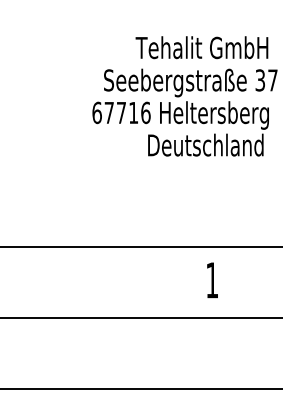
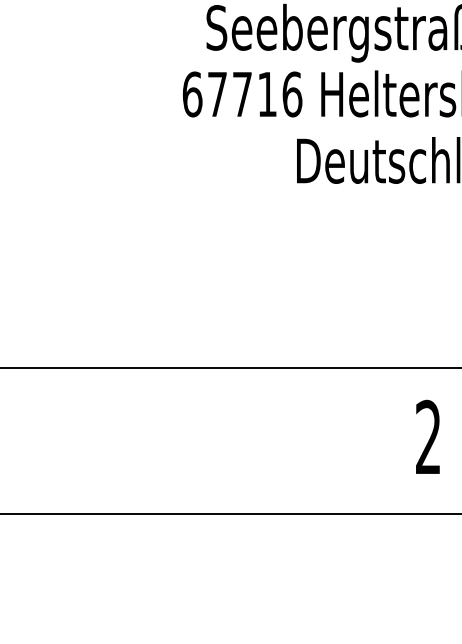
text: (211, 279) -> (426, 435), 1 -> 2

